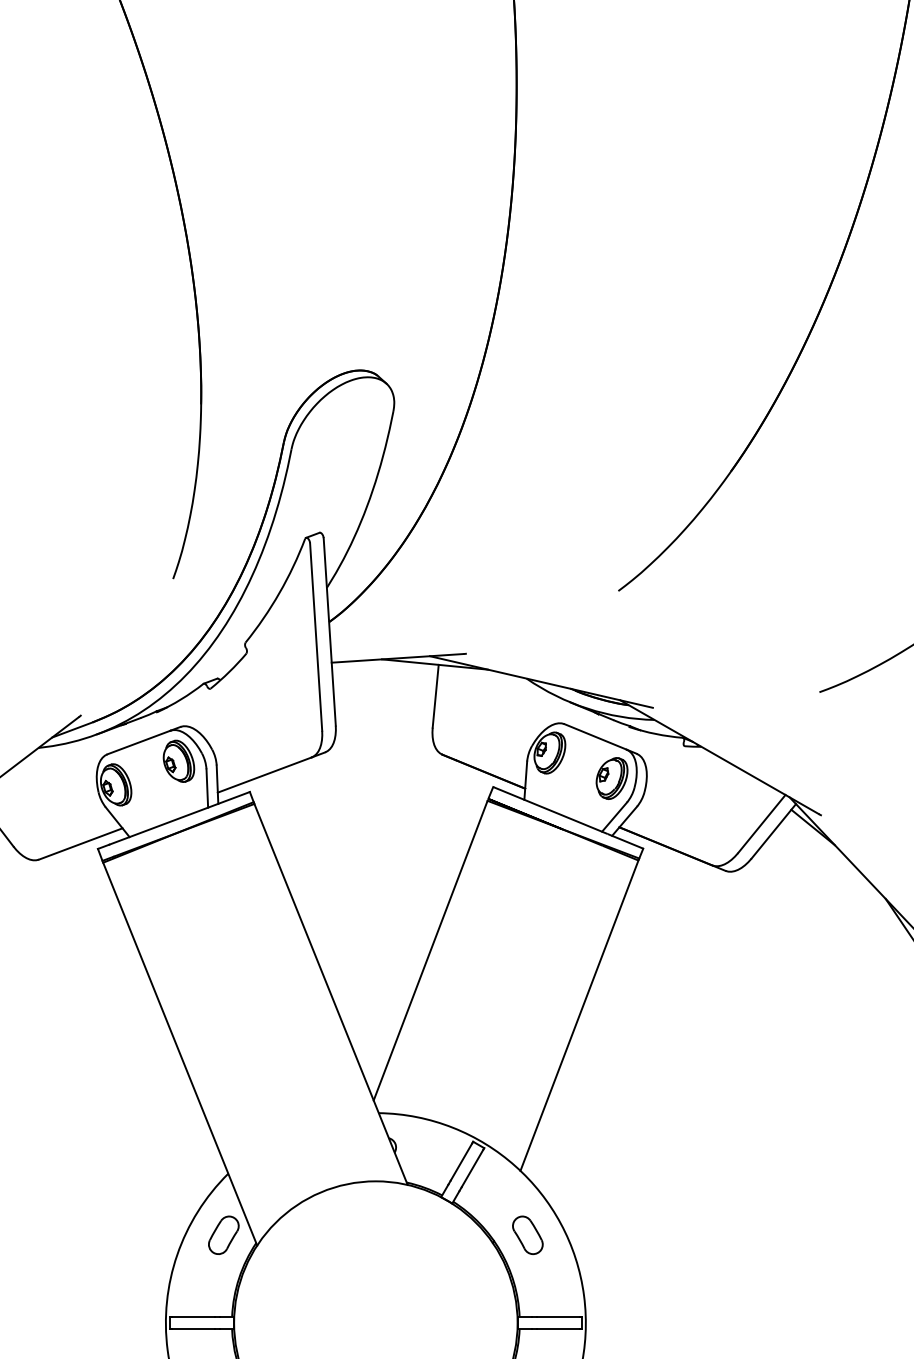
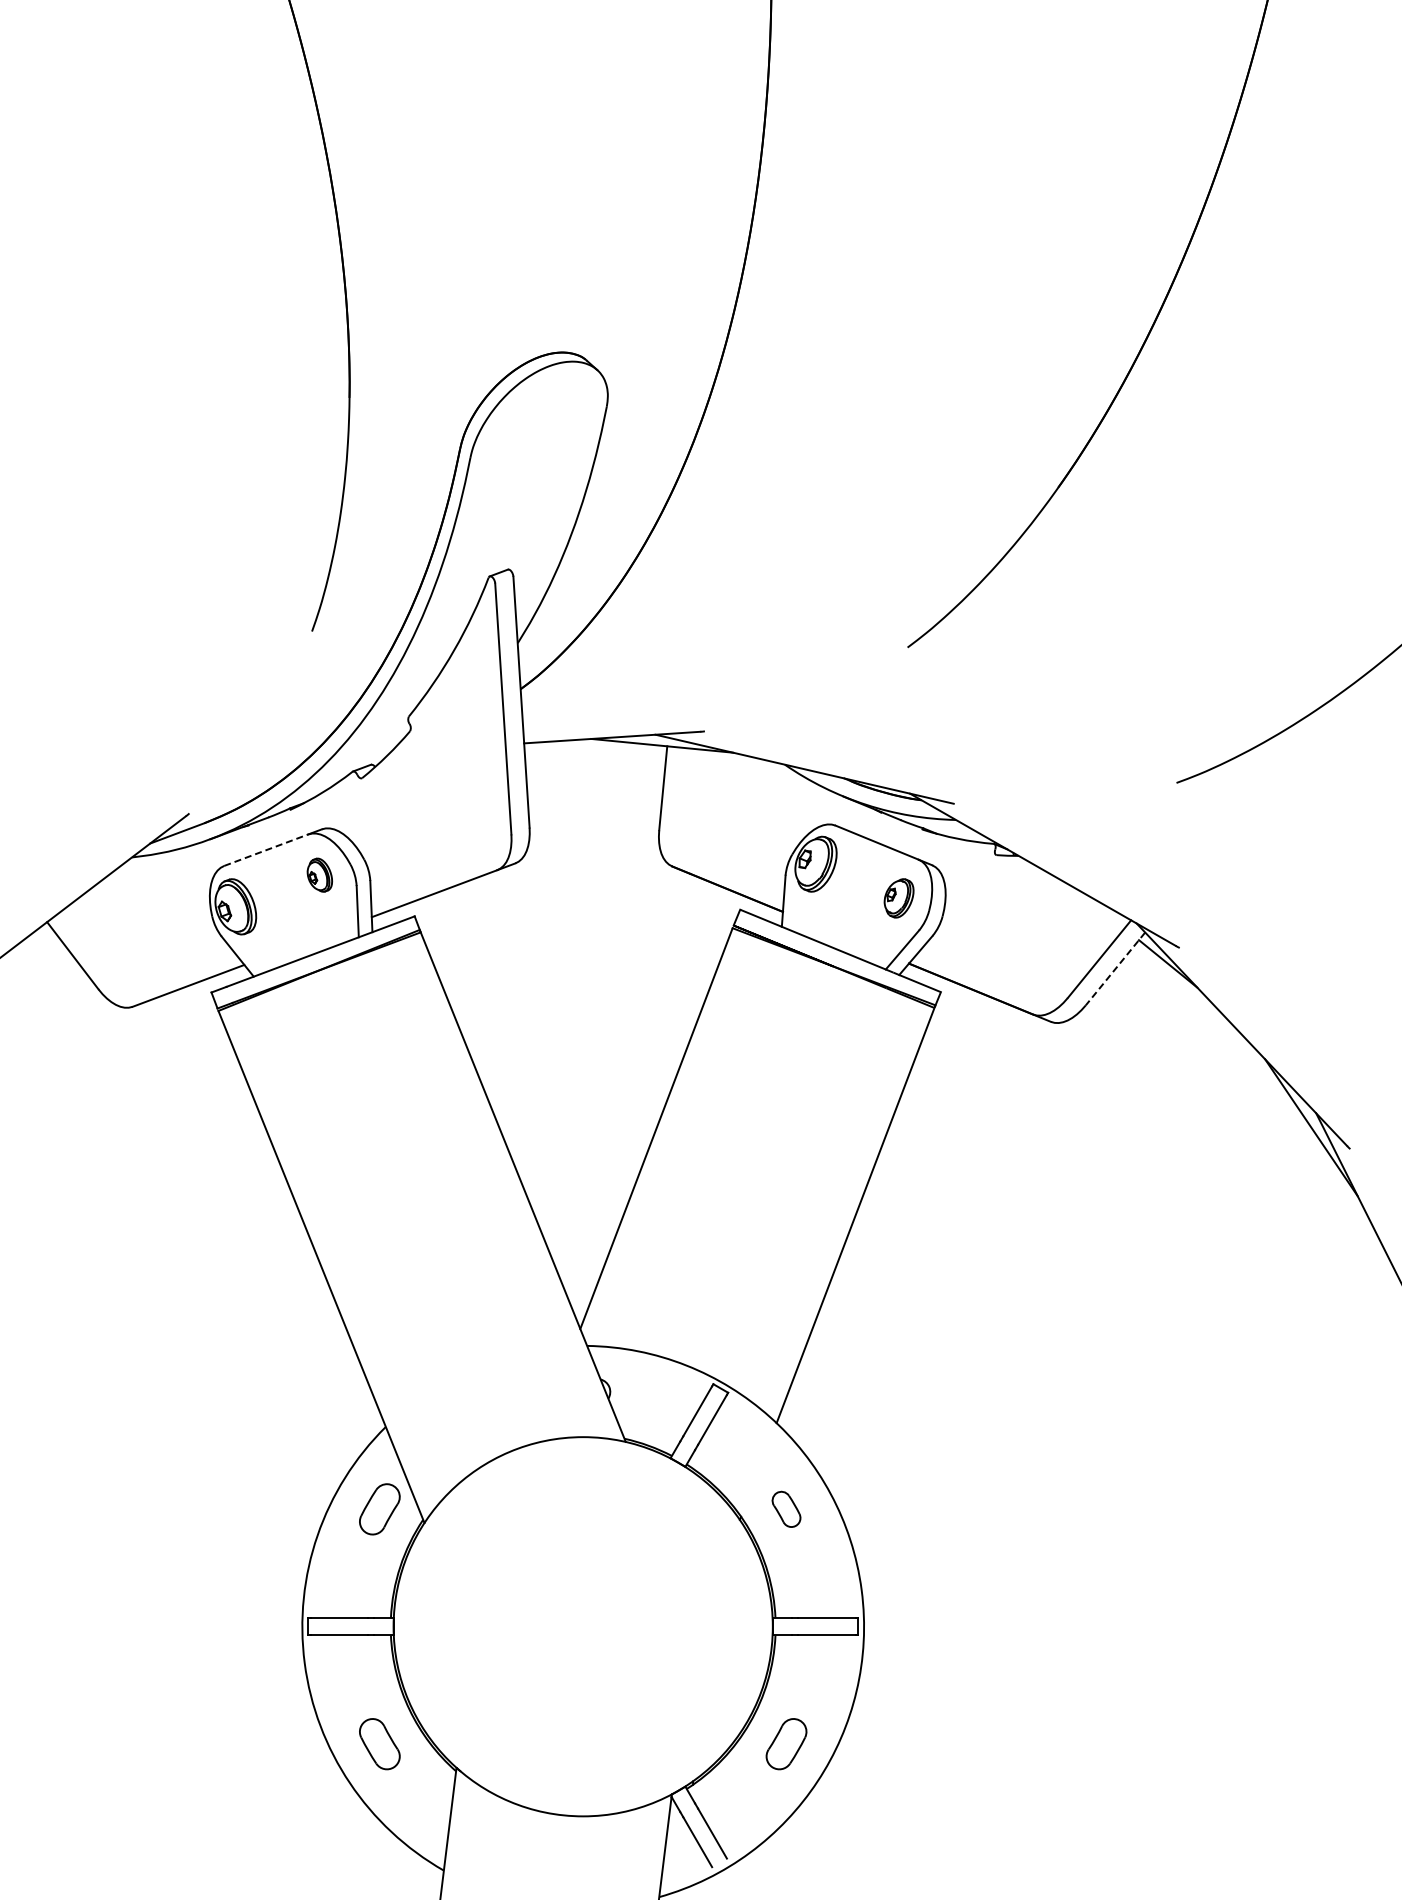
line: (139, 742) -> (266, 850), solid -> dashed
part: (178, 760) -> (319, 874), size x0.6
part: (611, 778) -> (898, 898), size x0.7
line: (773, 830) -> (1115, 968), solid -> dashed
part: (527, 1235) -> (786, 1509), size x0.7

